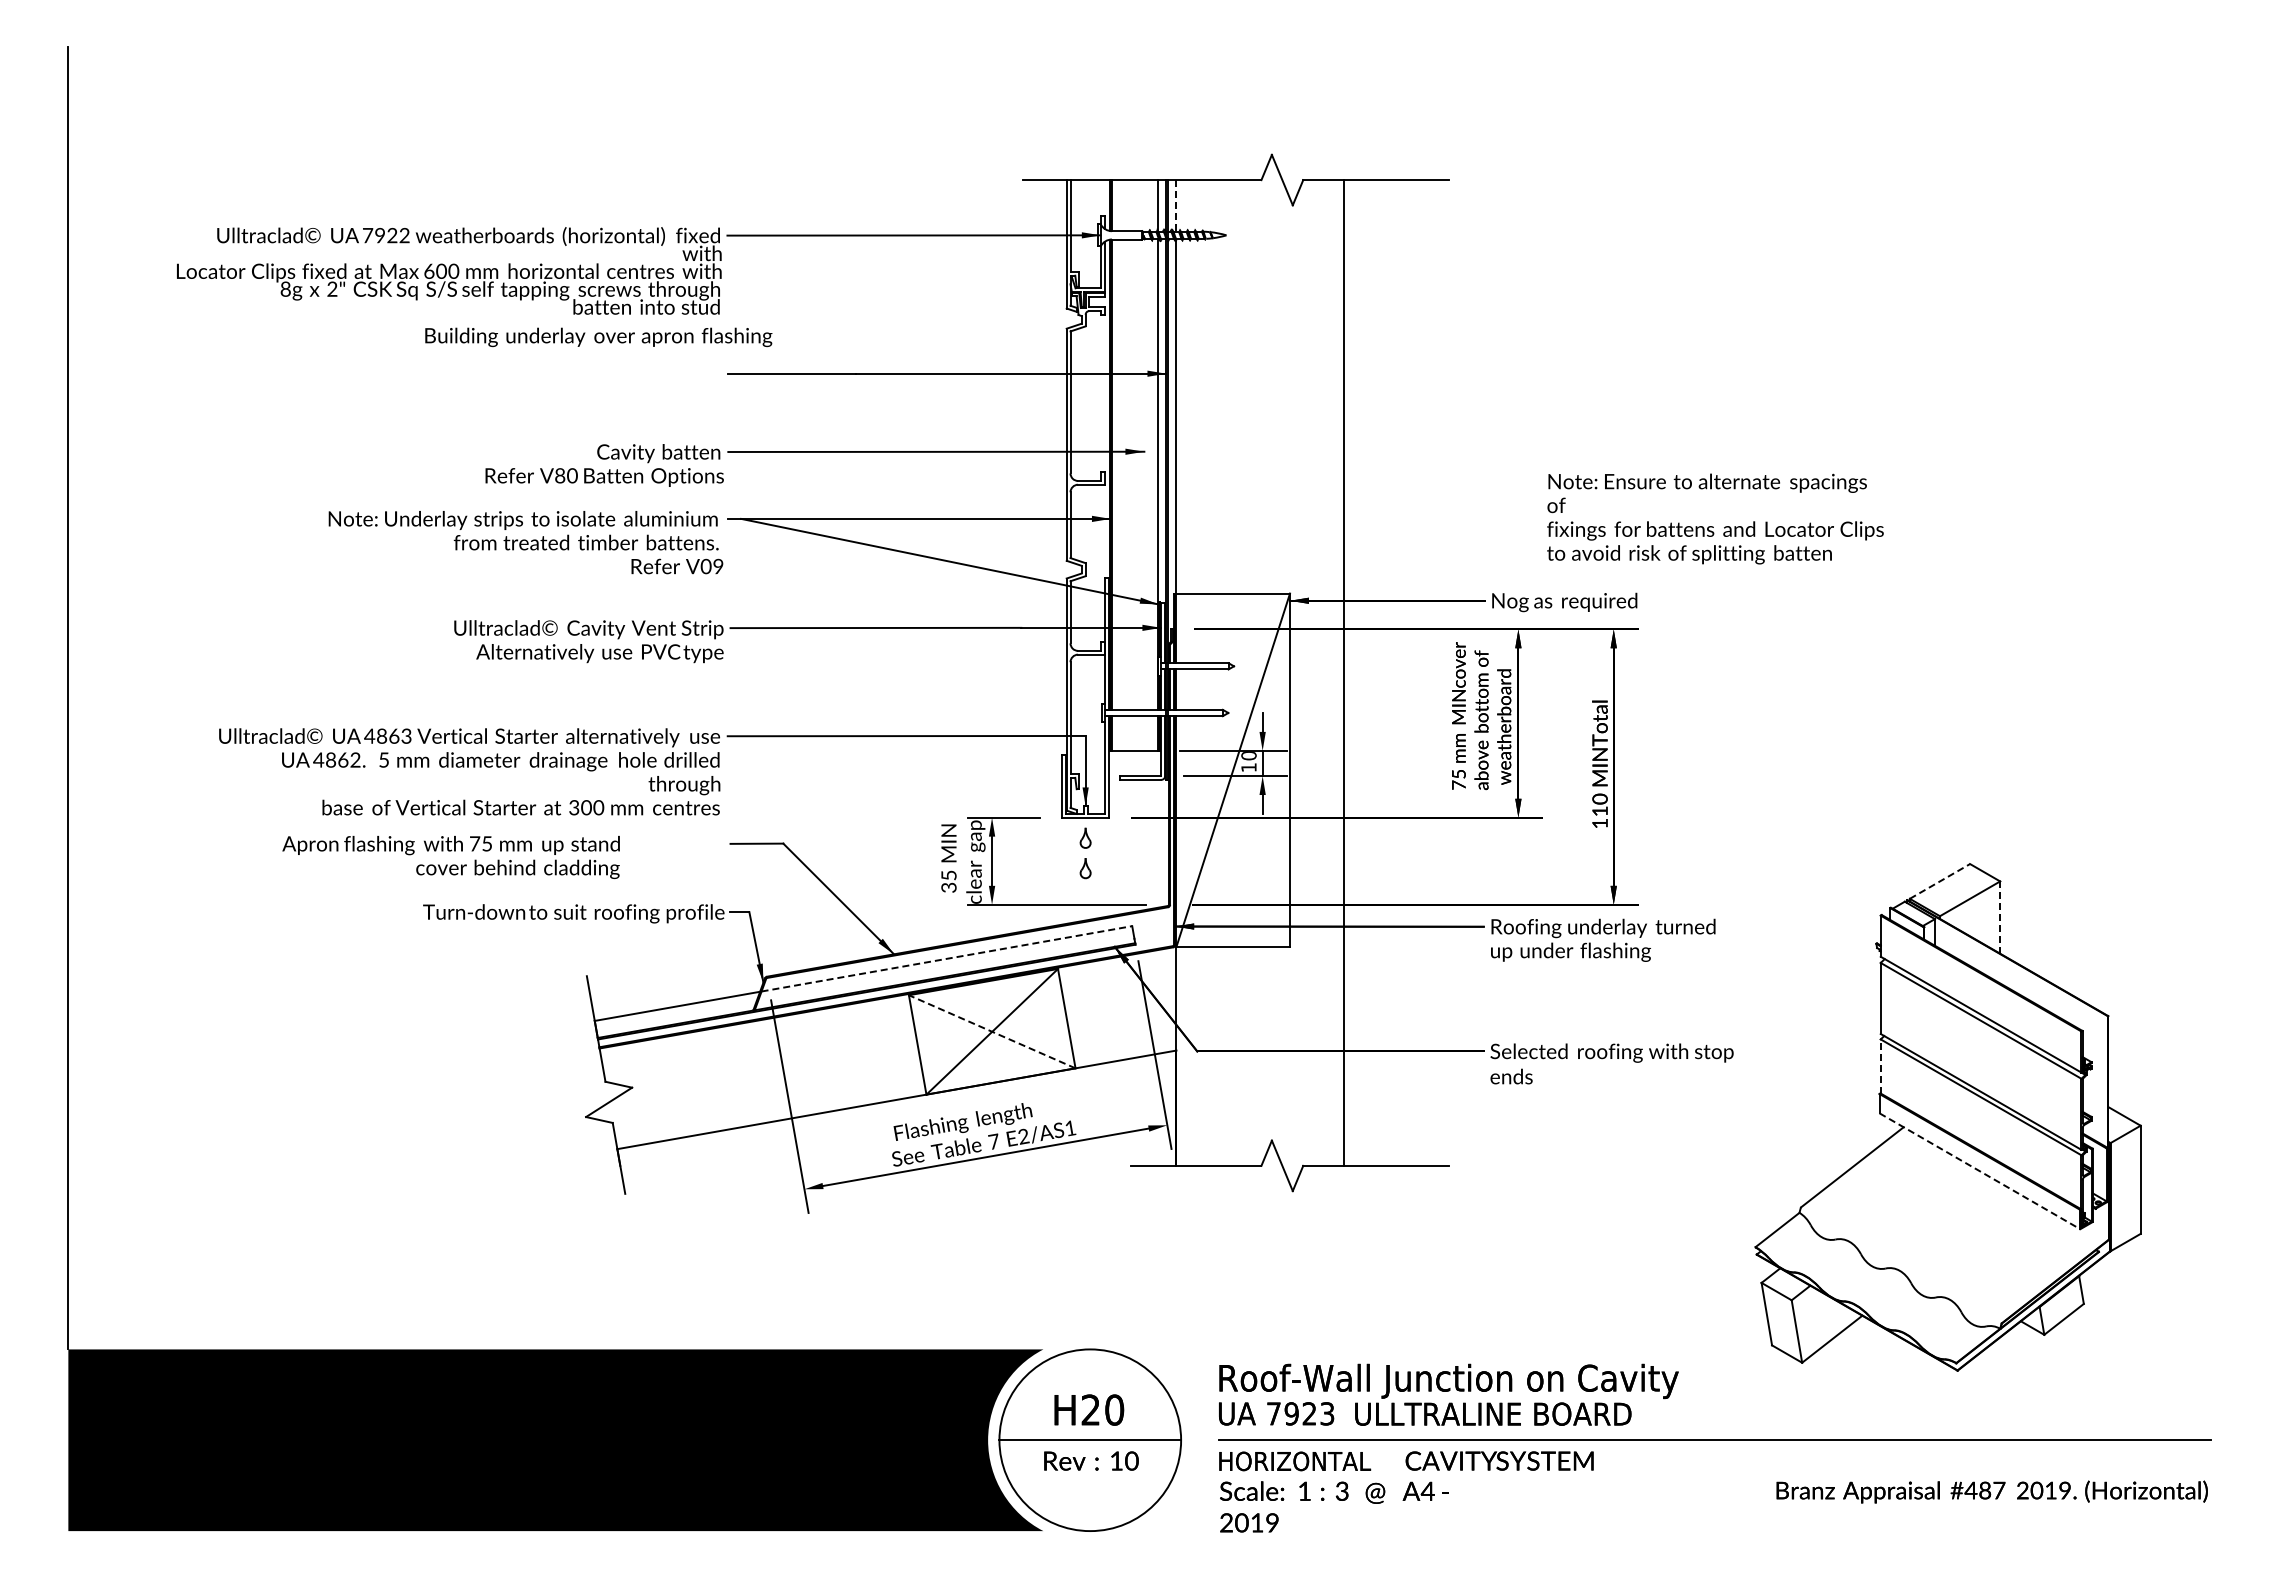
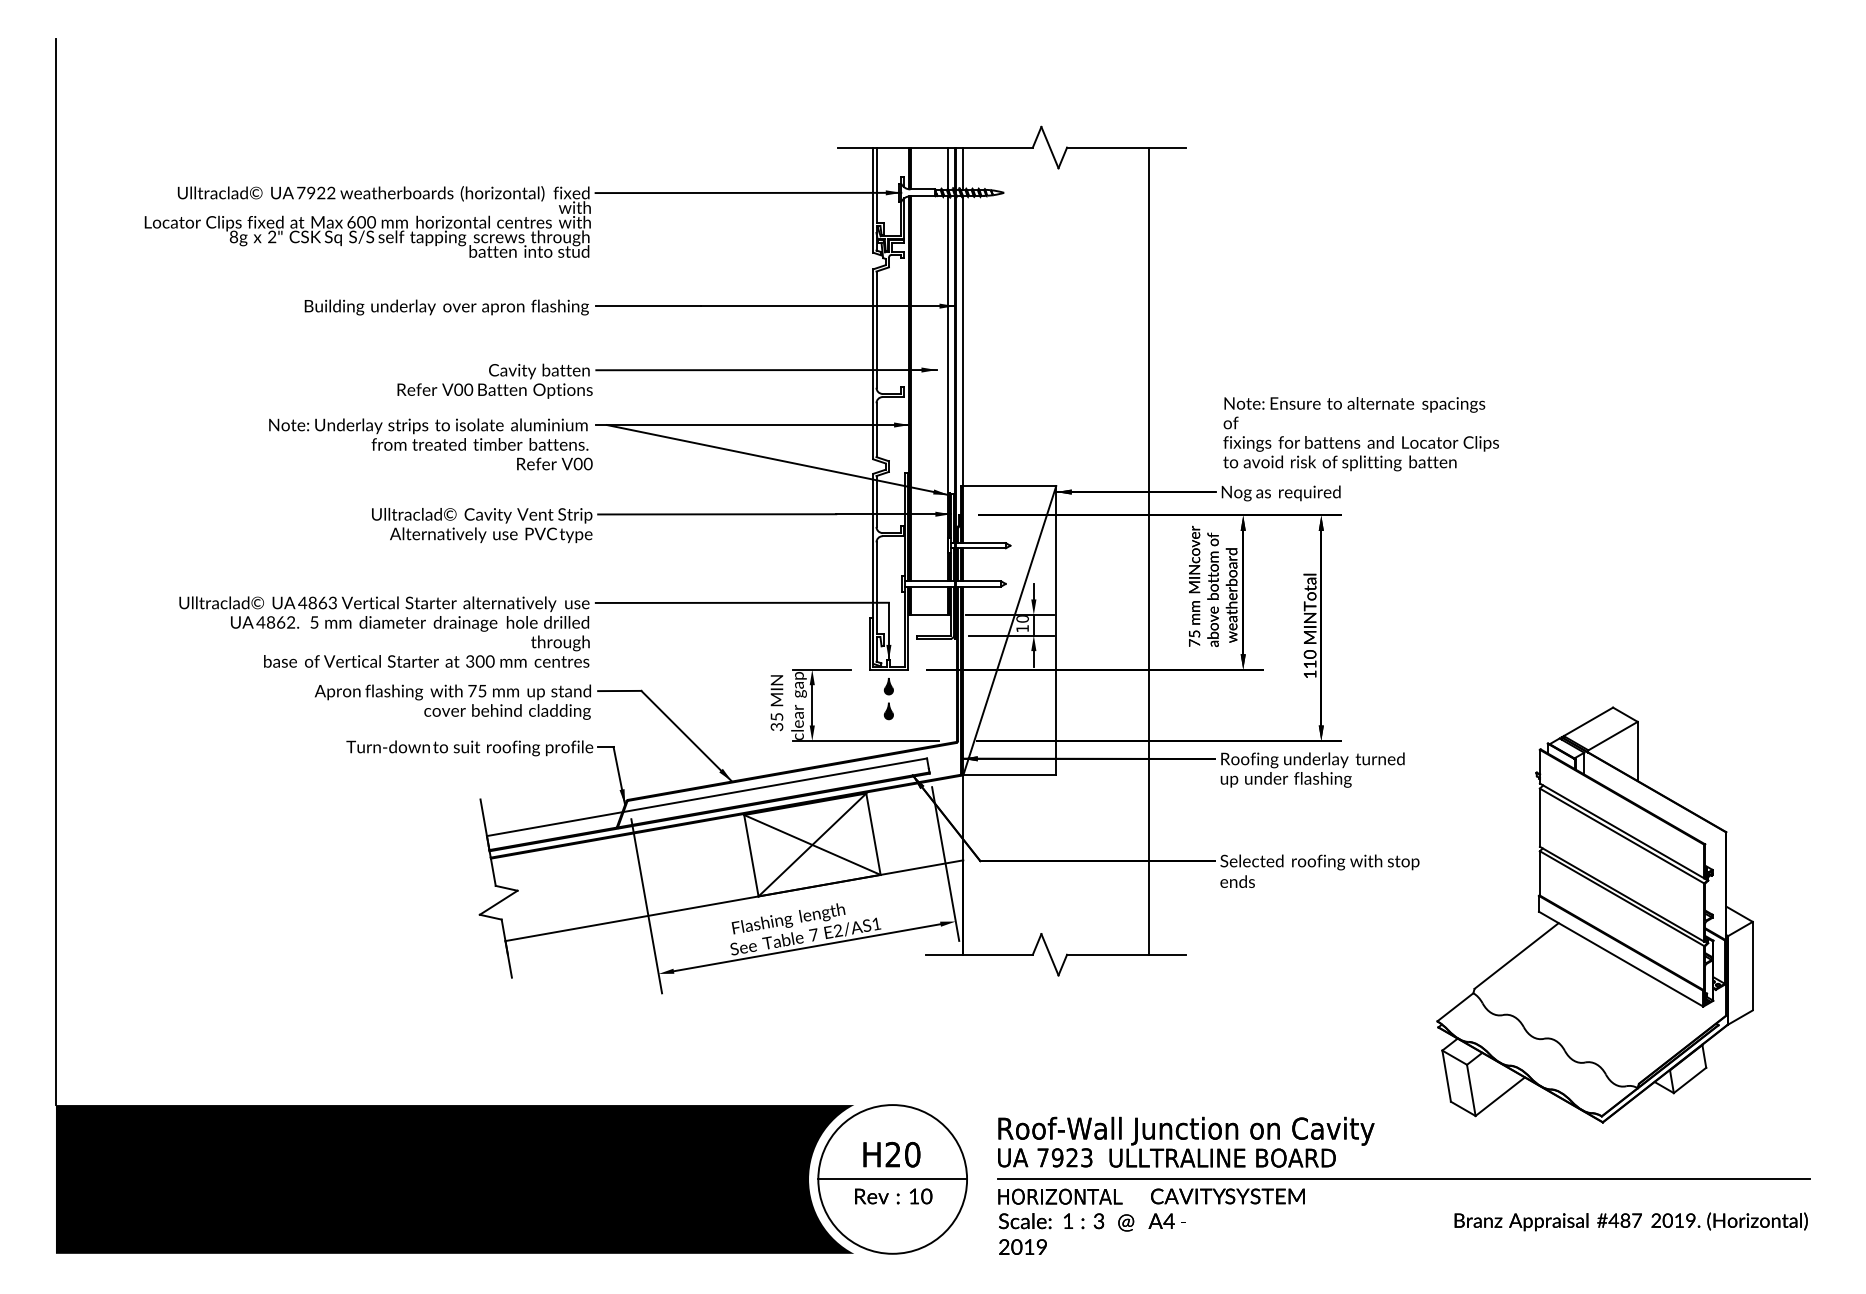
line: (1176, 205) -> (963, 168), dashed -> solid
text: (598, 337) -> (446, 307), moved
text: (559, 476) -> (458, 390), V80 -> V00
text: (1715, 518) -> (1361, 433), moved
text: (718, 567) -> (588, 464), V09 -> V00
line: (1343, 672) -> (1149, 550), moved
fill: (1085, 837) -> (888, 685), added
text: (450, 857) -> (452, 702), moved
fill: (1085, 868) -> (888, 711), added
line: (1939, 881) -> (1588, 721), dashed -> solid
line: (2000, 917) -> (1637, 751), dashed -> solid
line: (947, 958) -> (775, 784), dashed -> solid
line: (992, 1031) -> (812, 844), dashed -> solid
line: (1880, 1065) -> (1539, 872), dashed -> solid
line: (1979, 1171) -> (1620, 959), dashed -> solid

